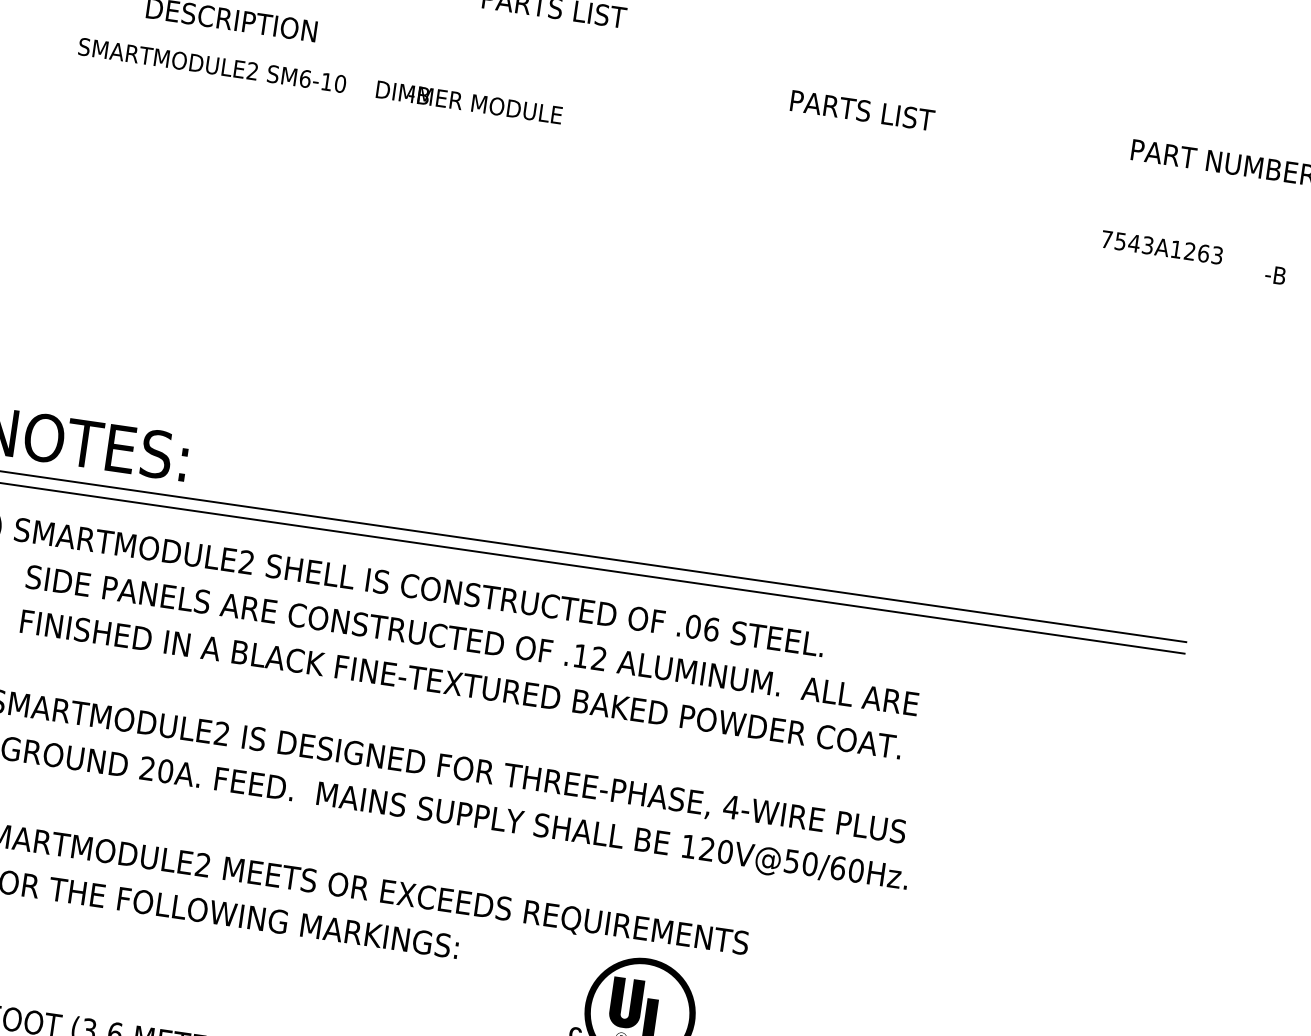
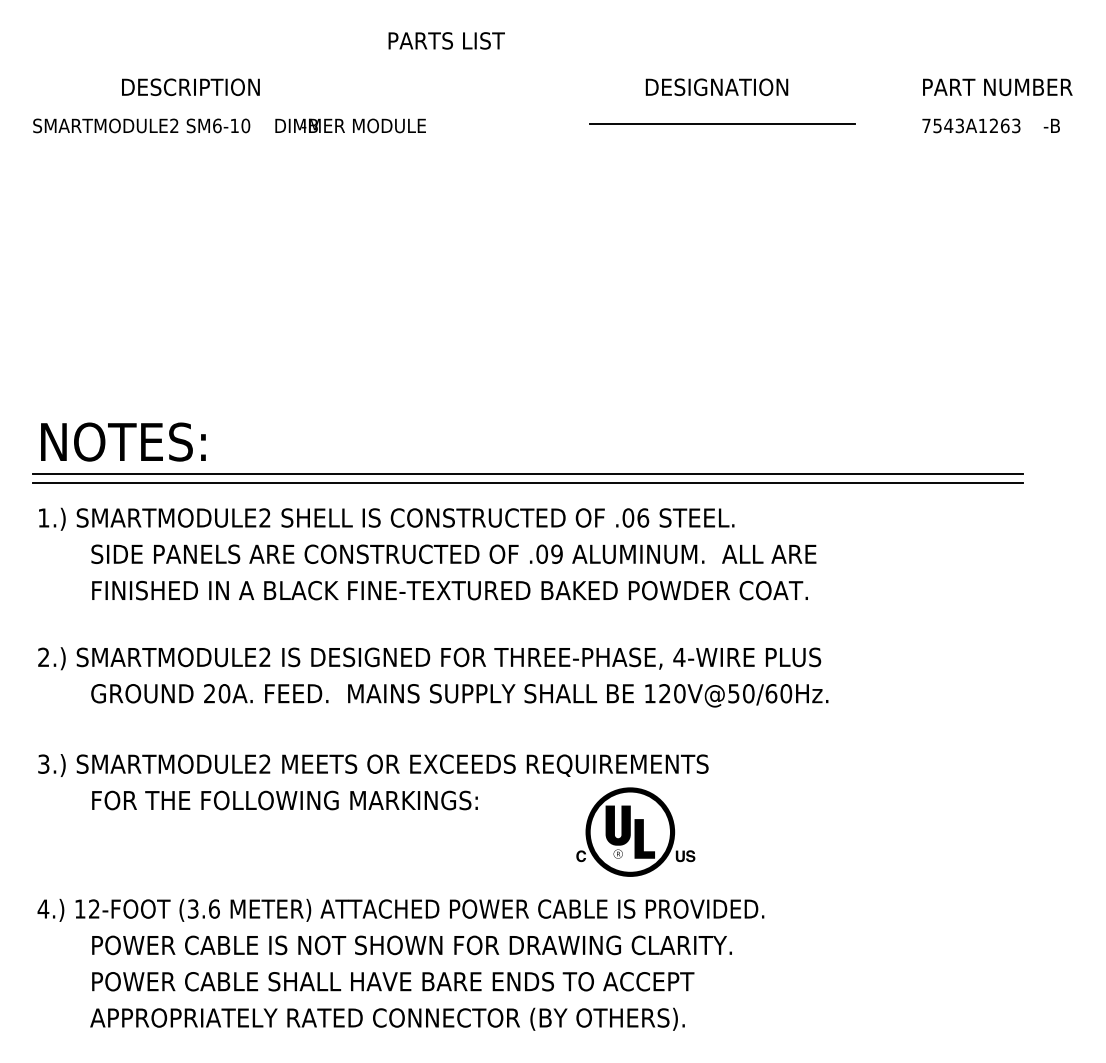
text: (320, 80) -> (229, 125), moved
text: (880, 113) -> (718, 87), PARTS LIST -> DESIGNATION
line: (878, 159) -> (722, 124), added
text: (1162, 247) -> (971, 125), moved
text: (1275, 274) -> (1051, 125), moved
text: (589, 657) -> (549, 554), .12 -> .09

